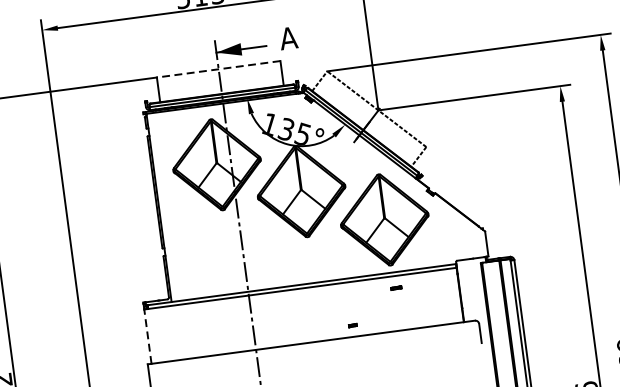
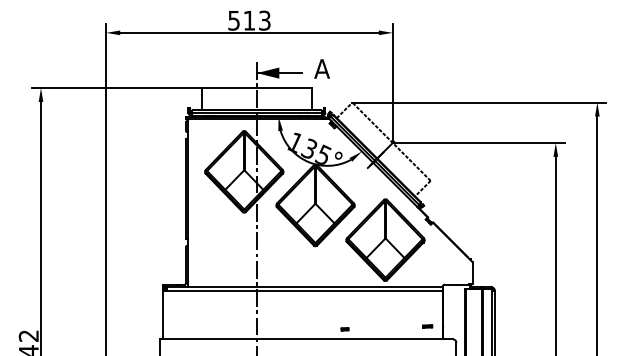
line: (218, 68) -> (256, 87), dashed -> solid
part: (396, 288) -> (427, 326), moved
line: (148, 335) -> (163, 314), dashed -> solid

